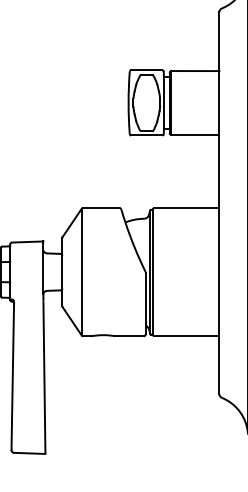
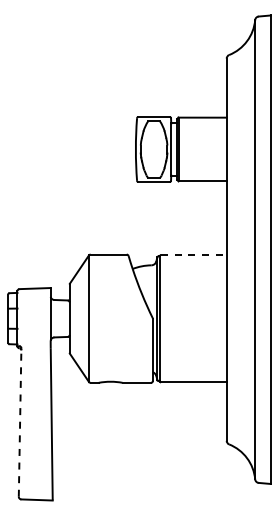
line: (186, 207) -> (193, 254), solid -> dashed
line: (13, 376) -> (20, 423), solid -> dashed

